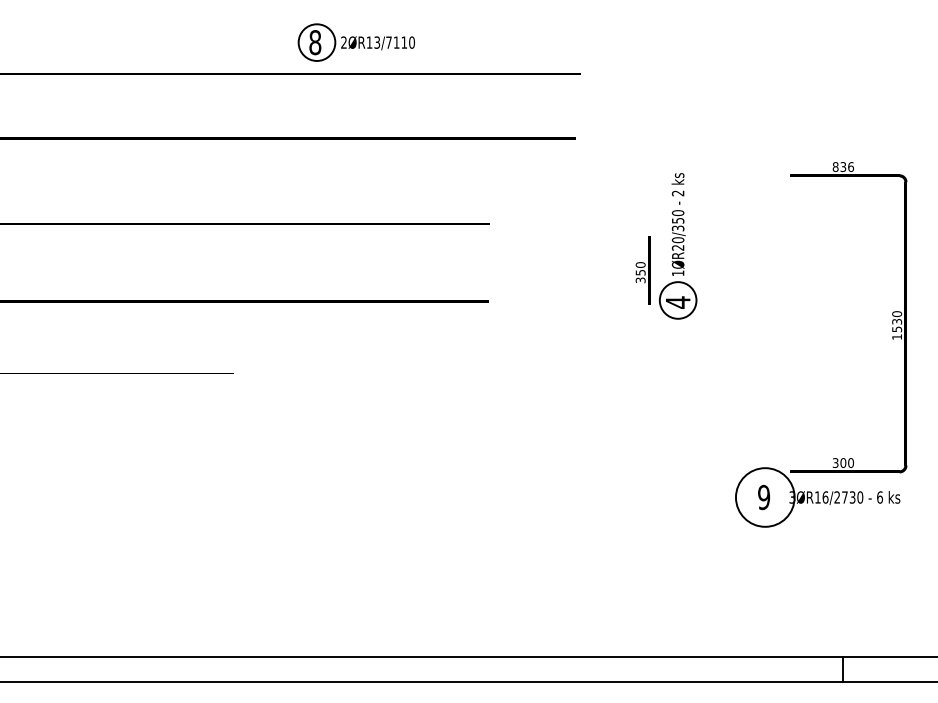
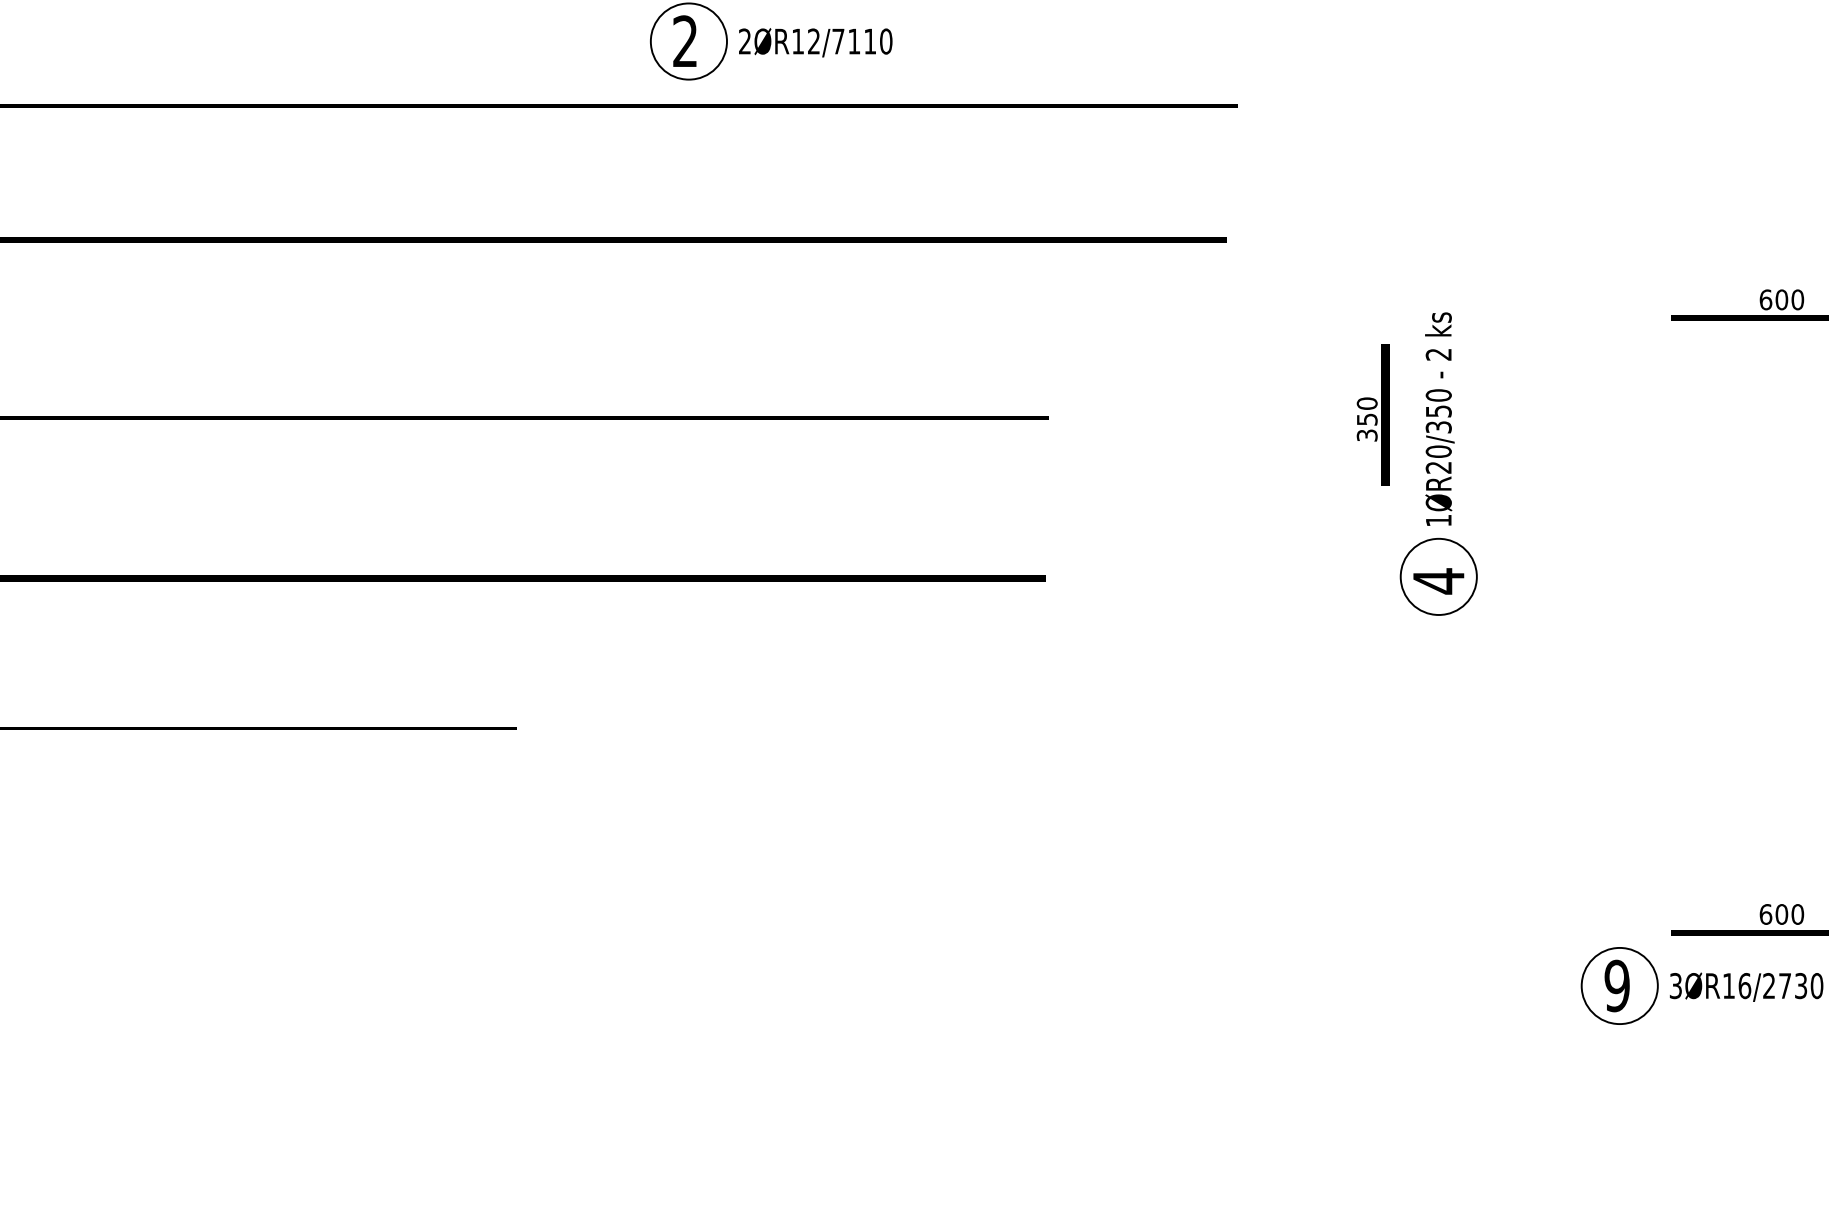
text: (315, 42) -> (685, 41), 8 -> 2
text: (377, 42) -> (814, 41), 2ØR13/7110 -> 2ØR12/7110
text: (843, 166) -> (1782, 298), 836 -> 600
text: (642, 270) -> (1370, 414), moved
text: (835, 462) -> (1765, 913), 300 -> 600
circle: (764, 497) -> (1618, 986), size x0.62

